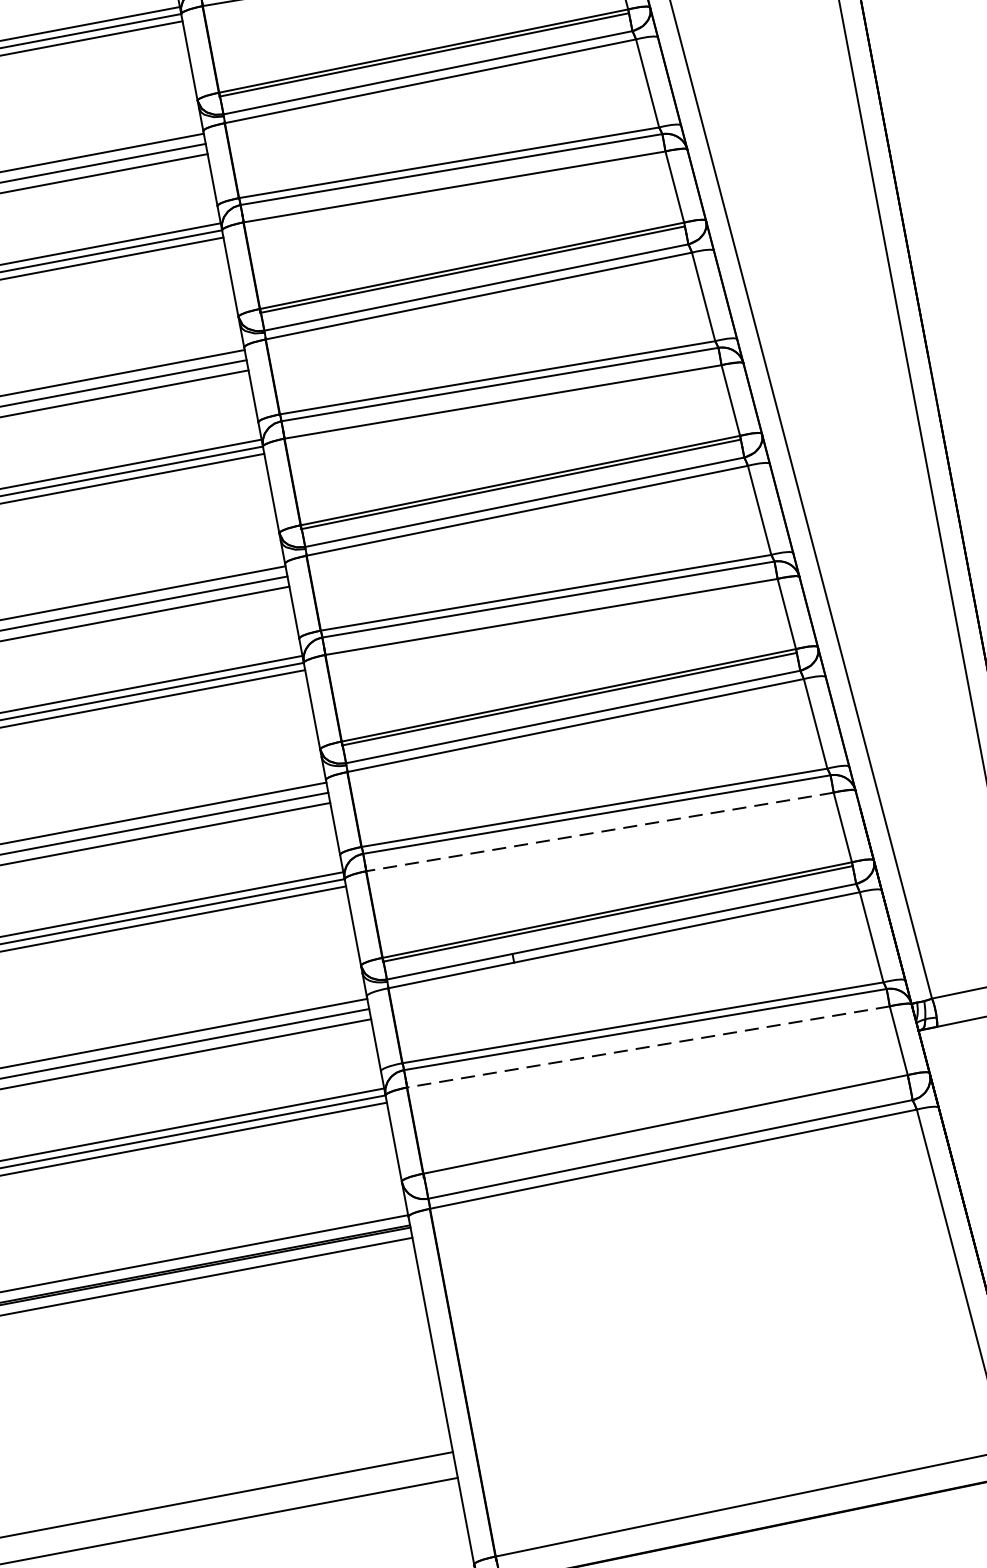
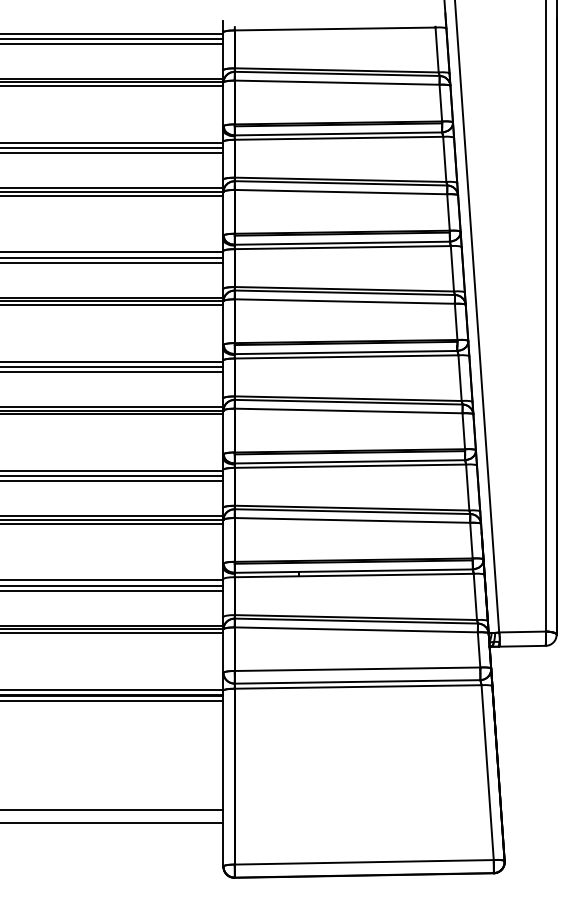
line: (600, 832) -> (352, 520), dashed -> solid
line: (648, 1046) -> (356, 629), dashed -> solid

